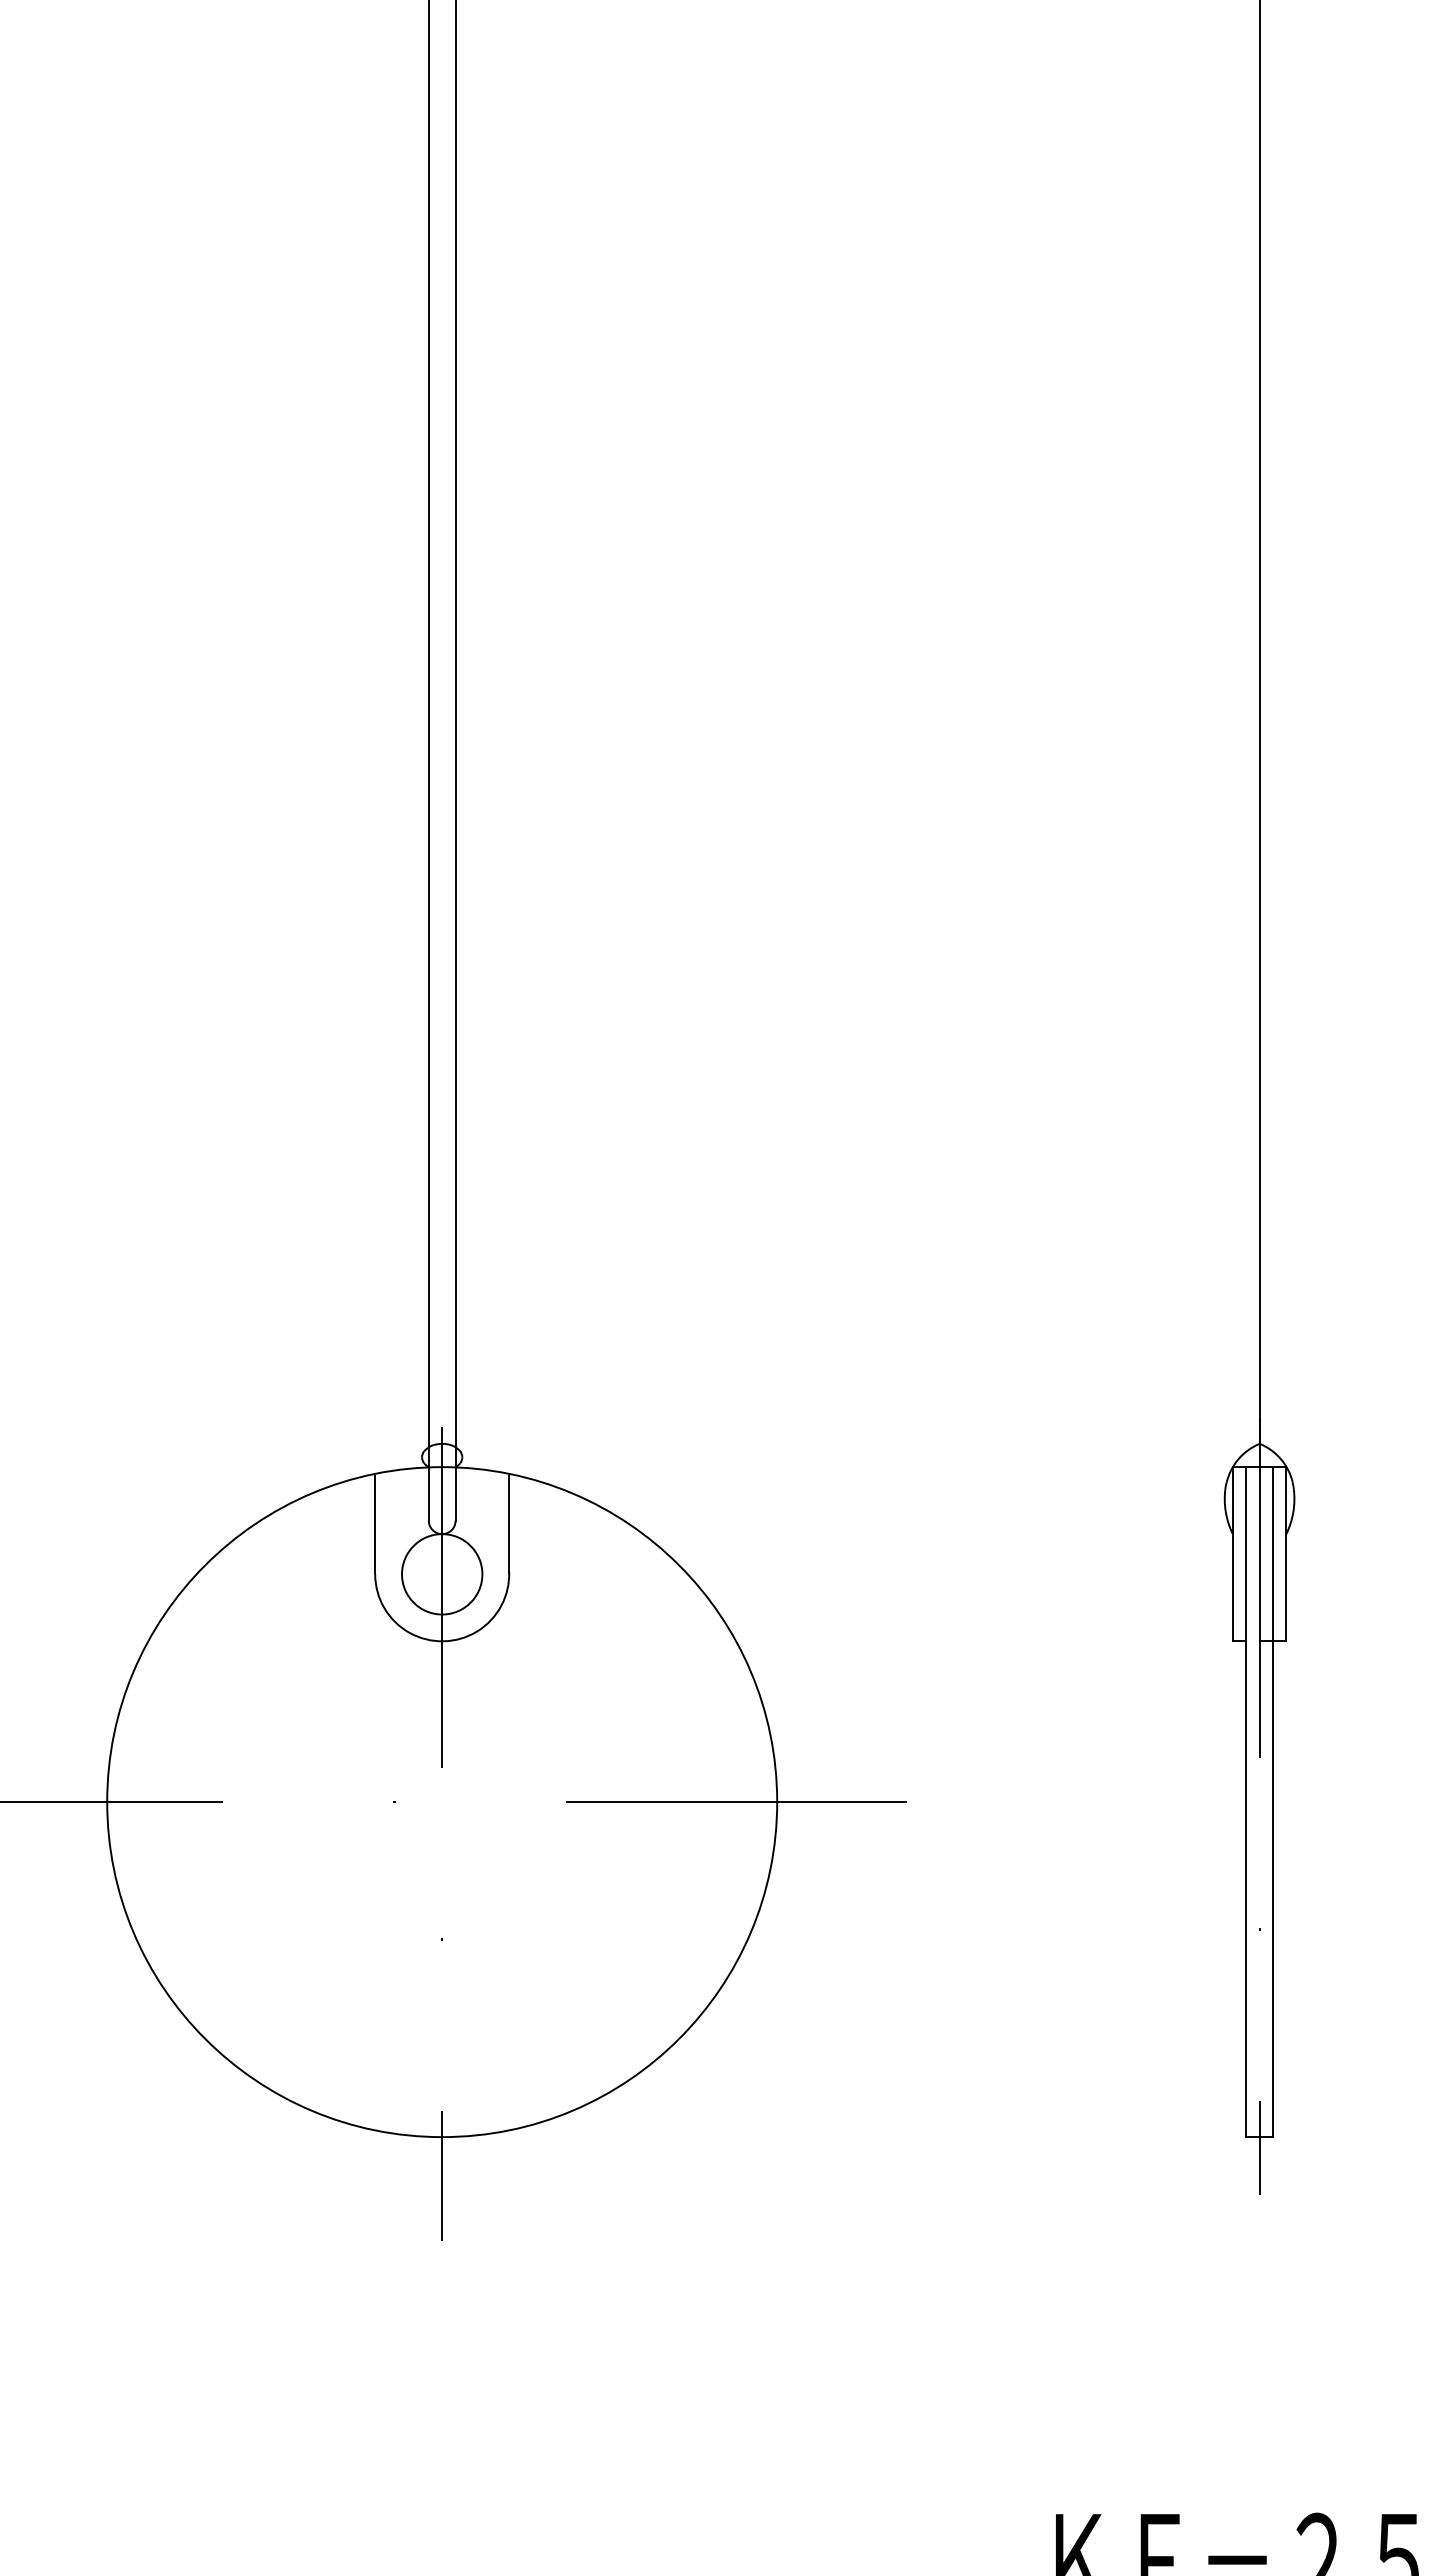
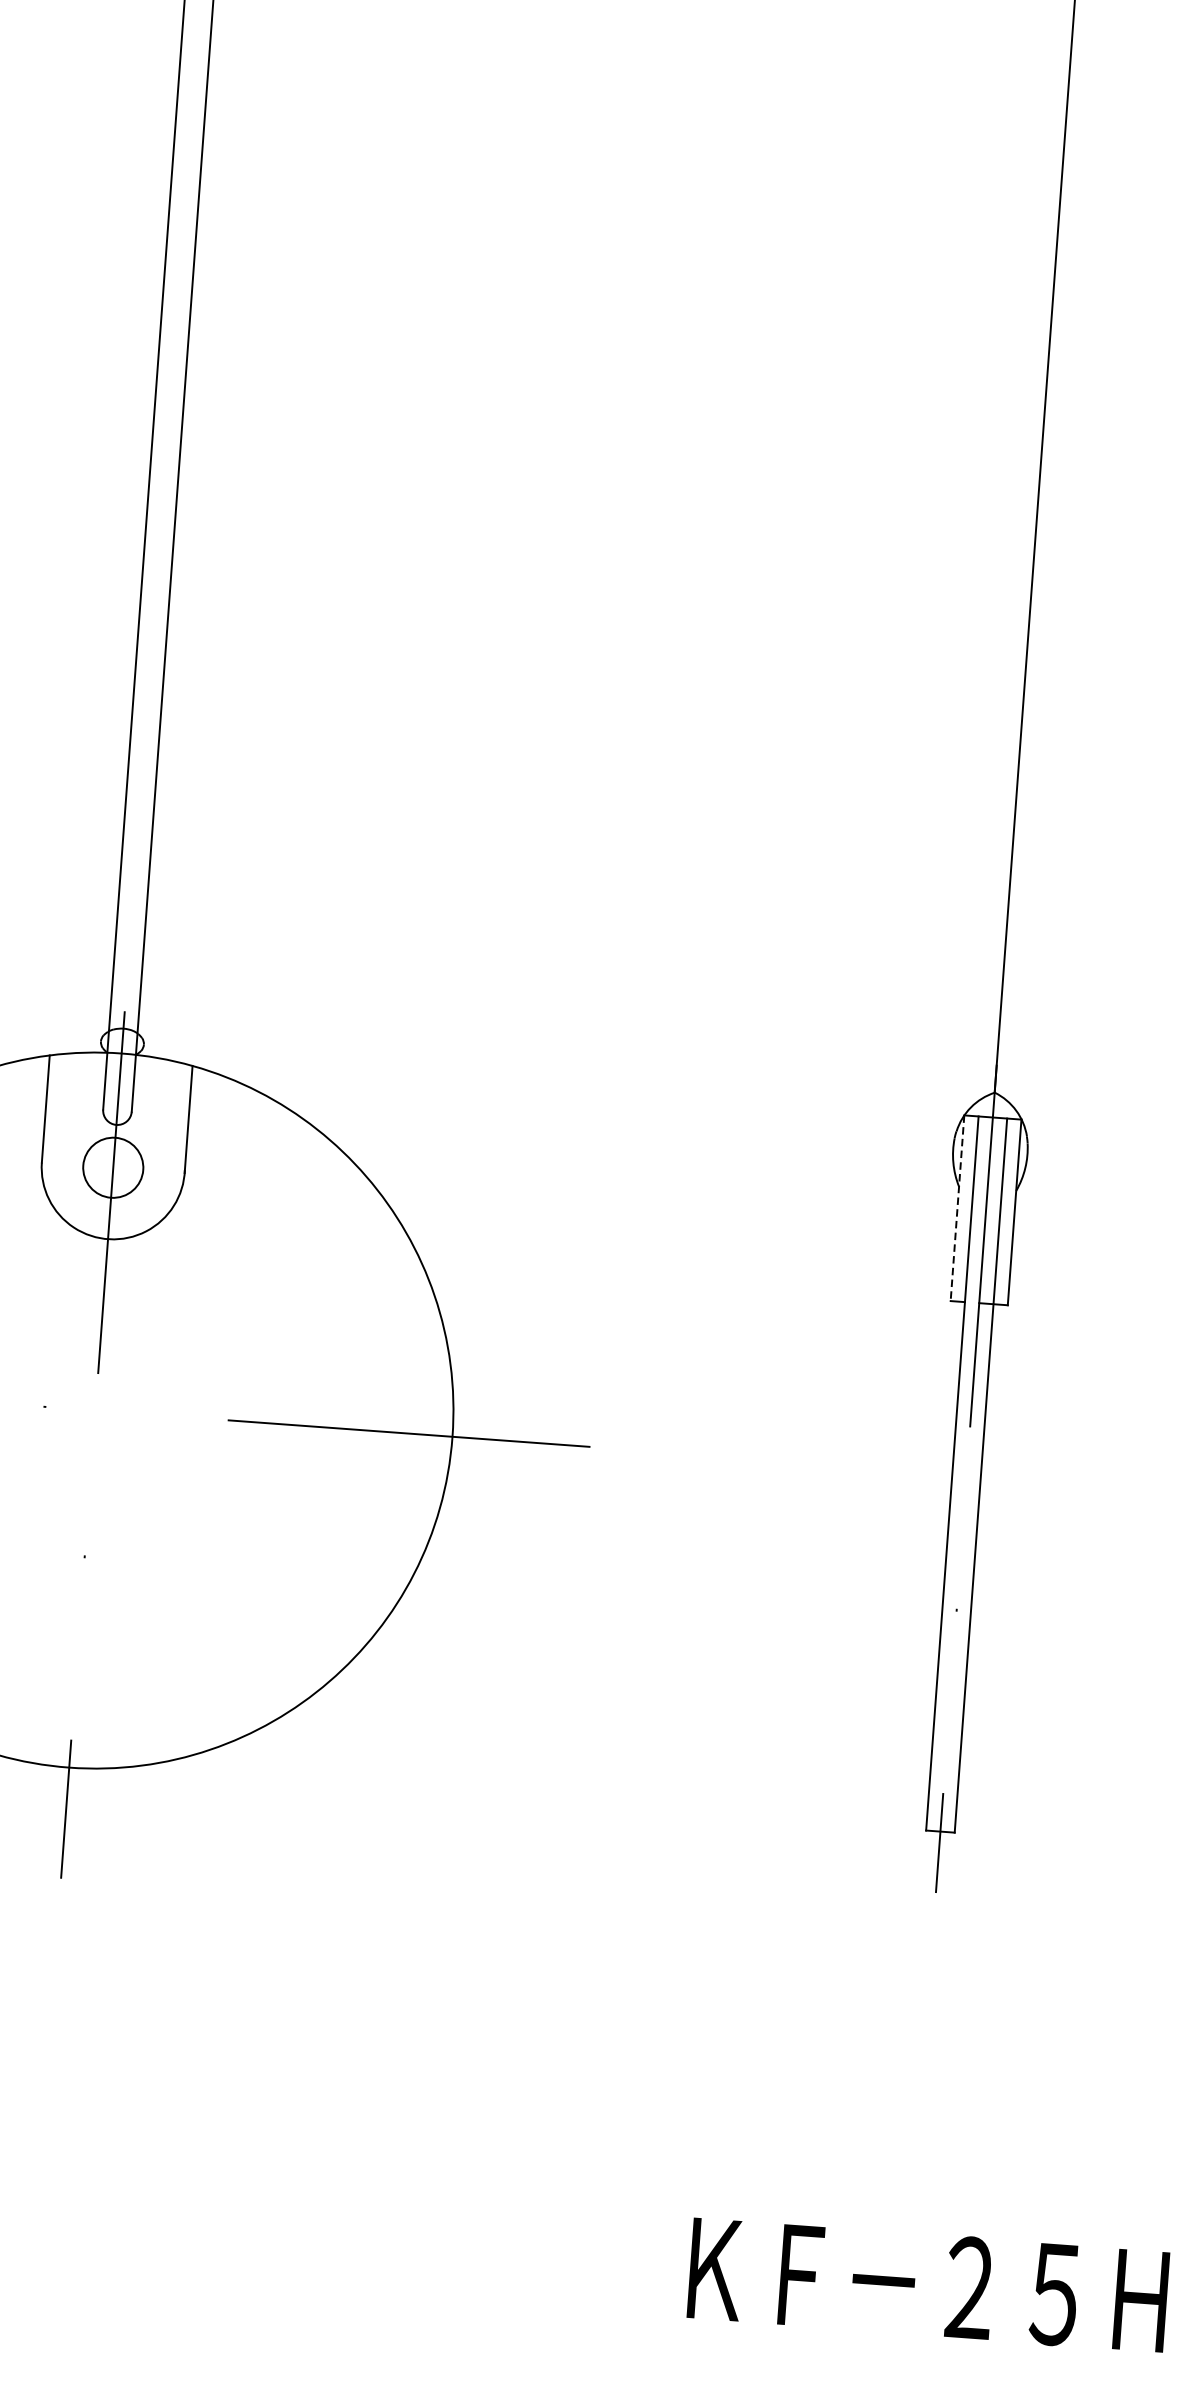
line: (1232, 1554) -> (957, 1208), solid -> dashed
circle: (442, 1574) -> (113, 1167), size x0.7

